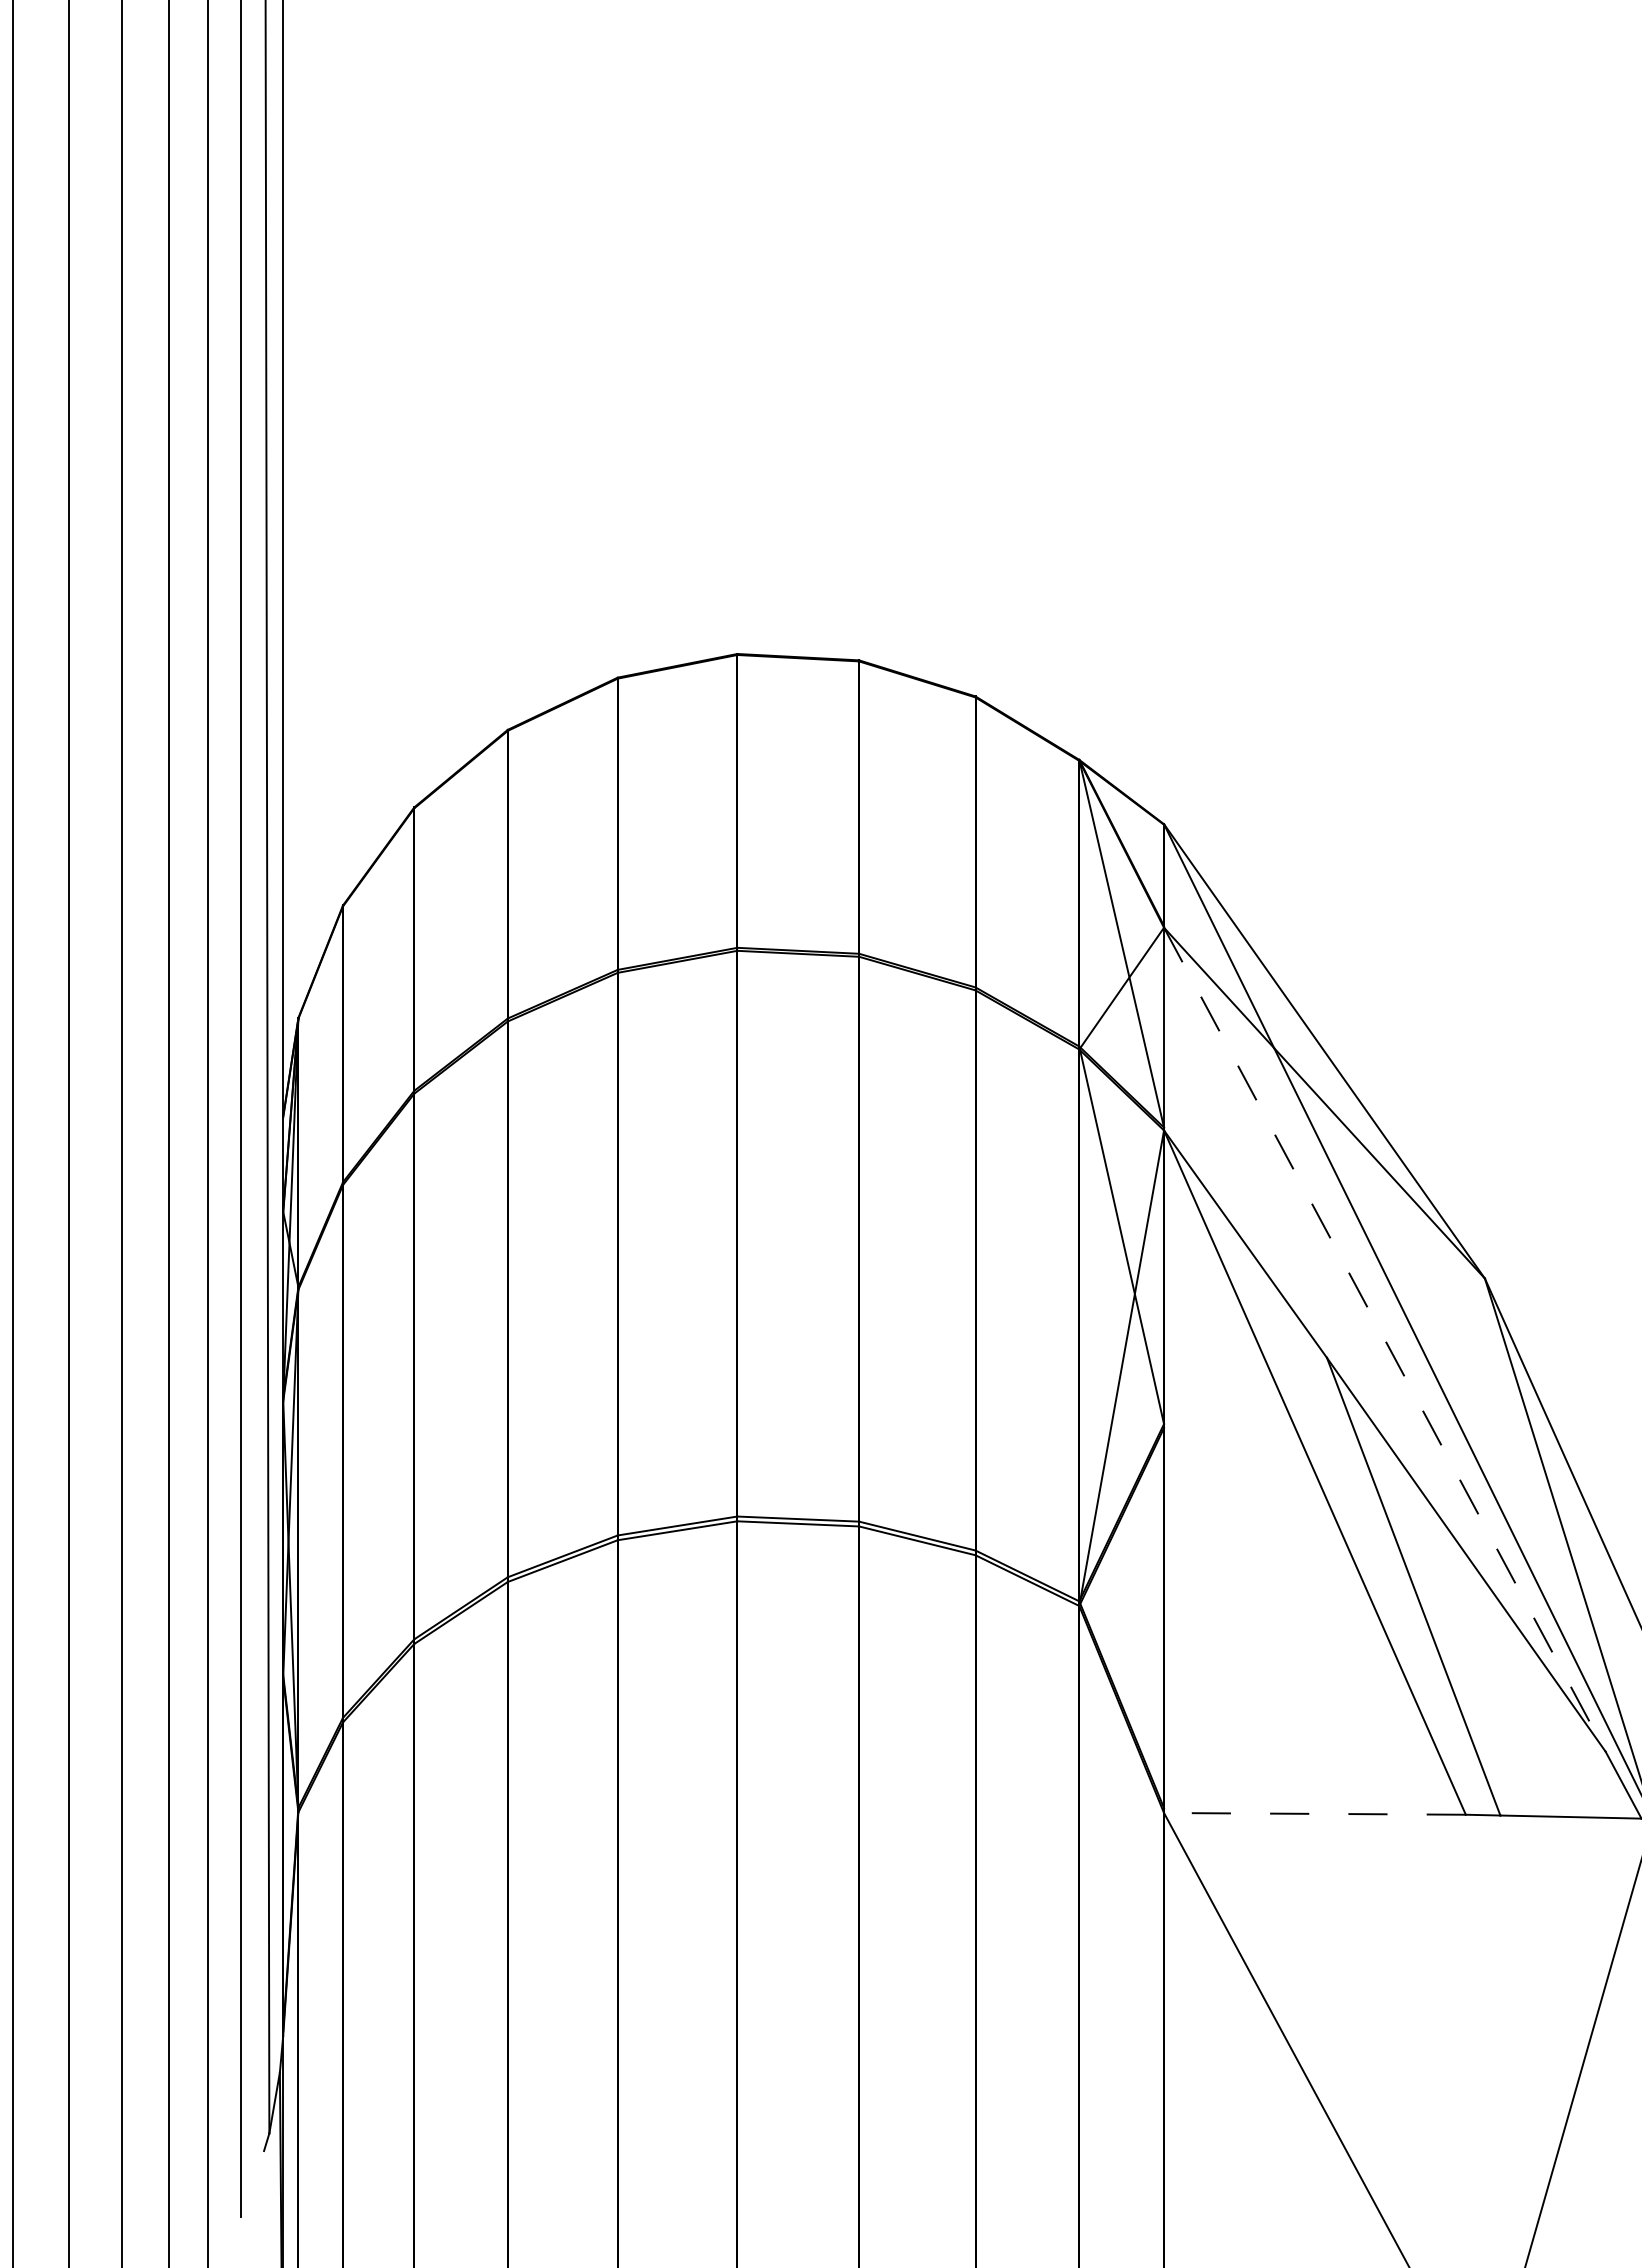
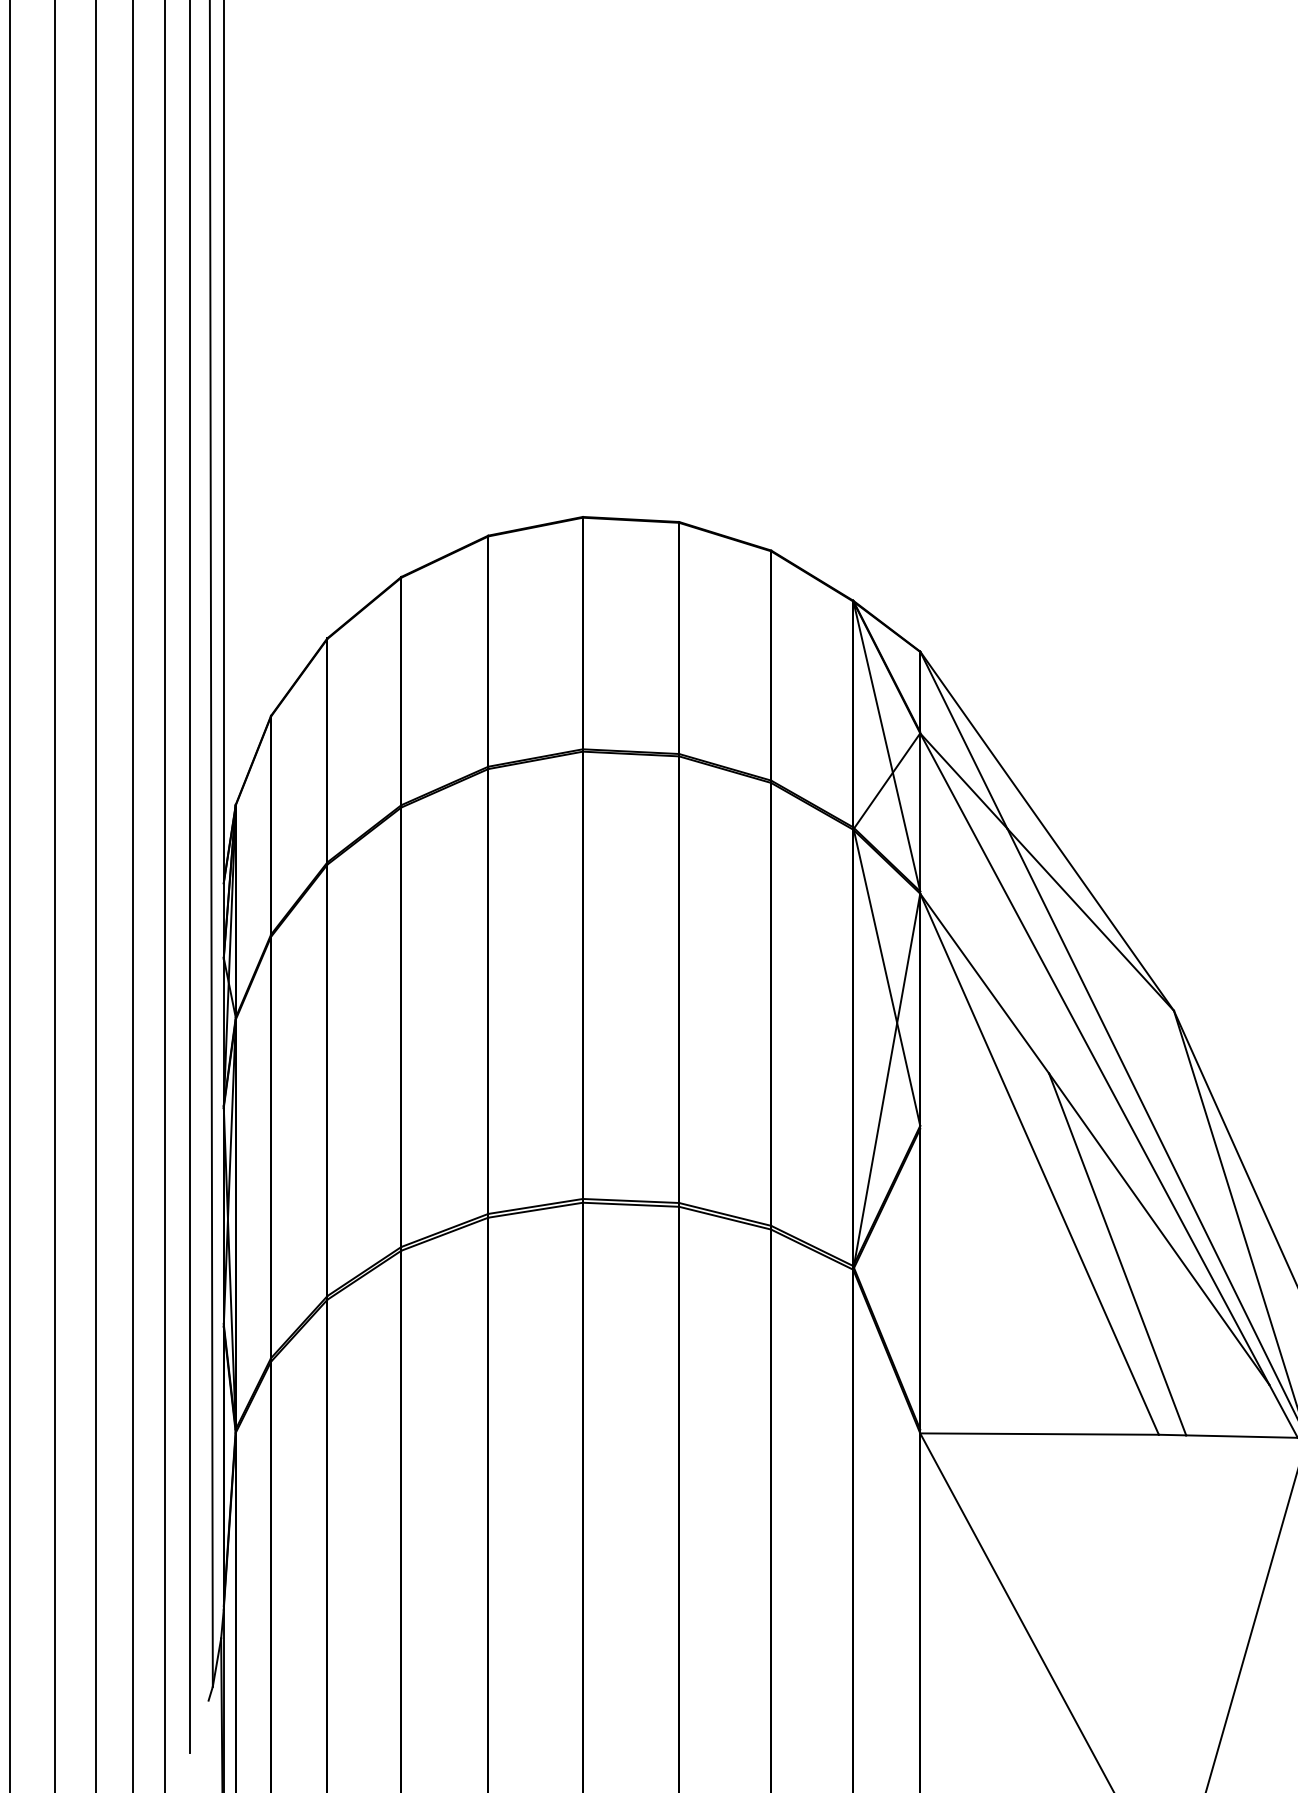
line: (1385, 1340) -> (1095, 1059), dashed -> solid
line: (1314, 1813) -> (1039, 1433), dashed -> solid

